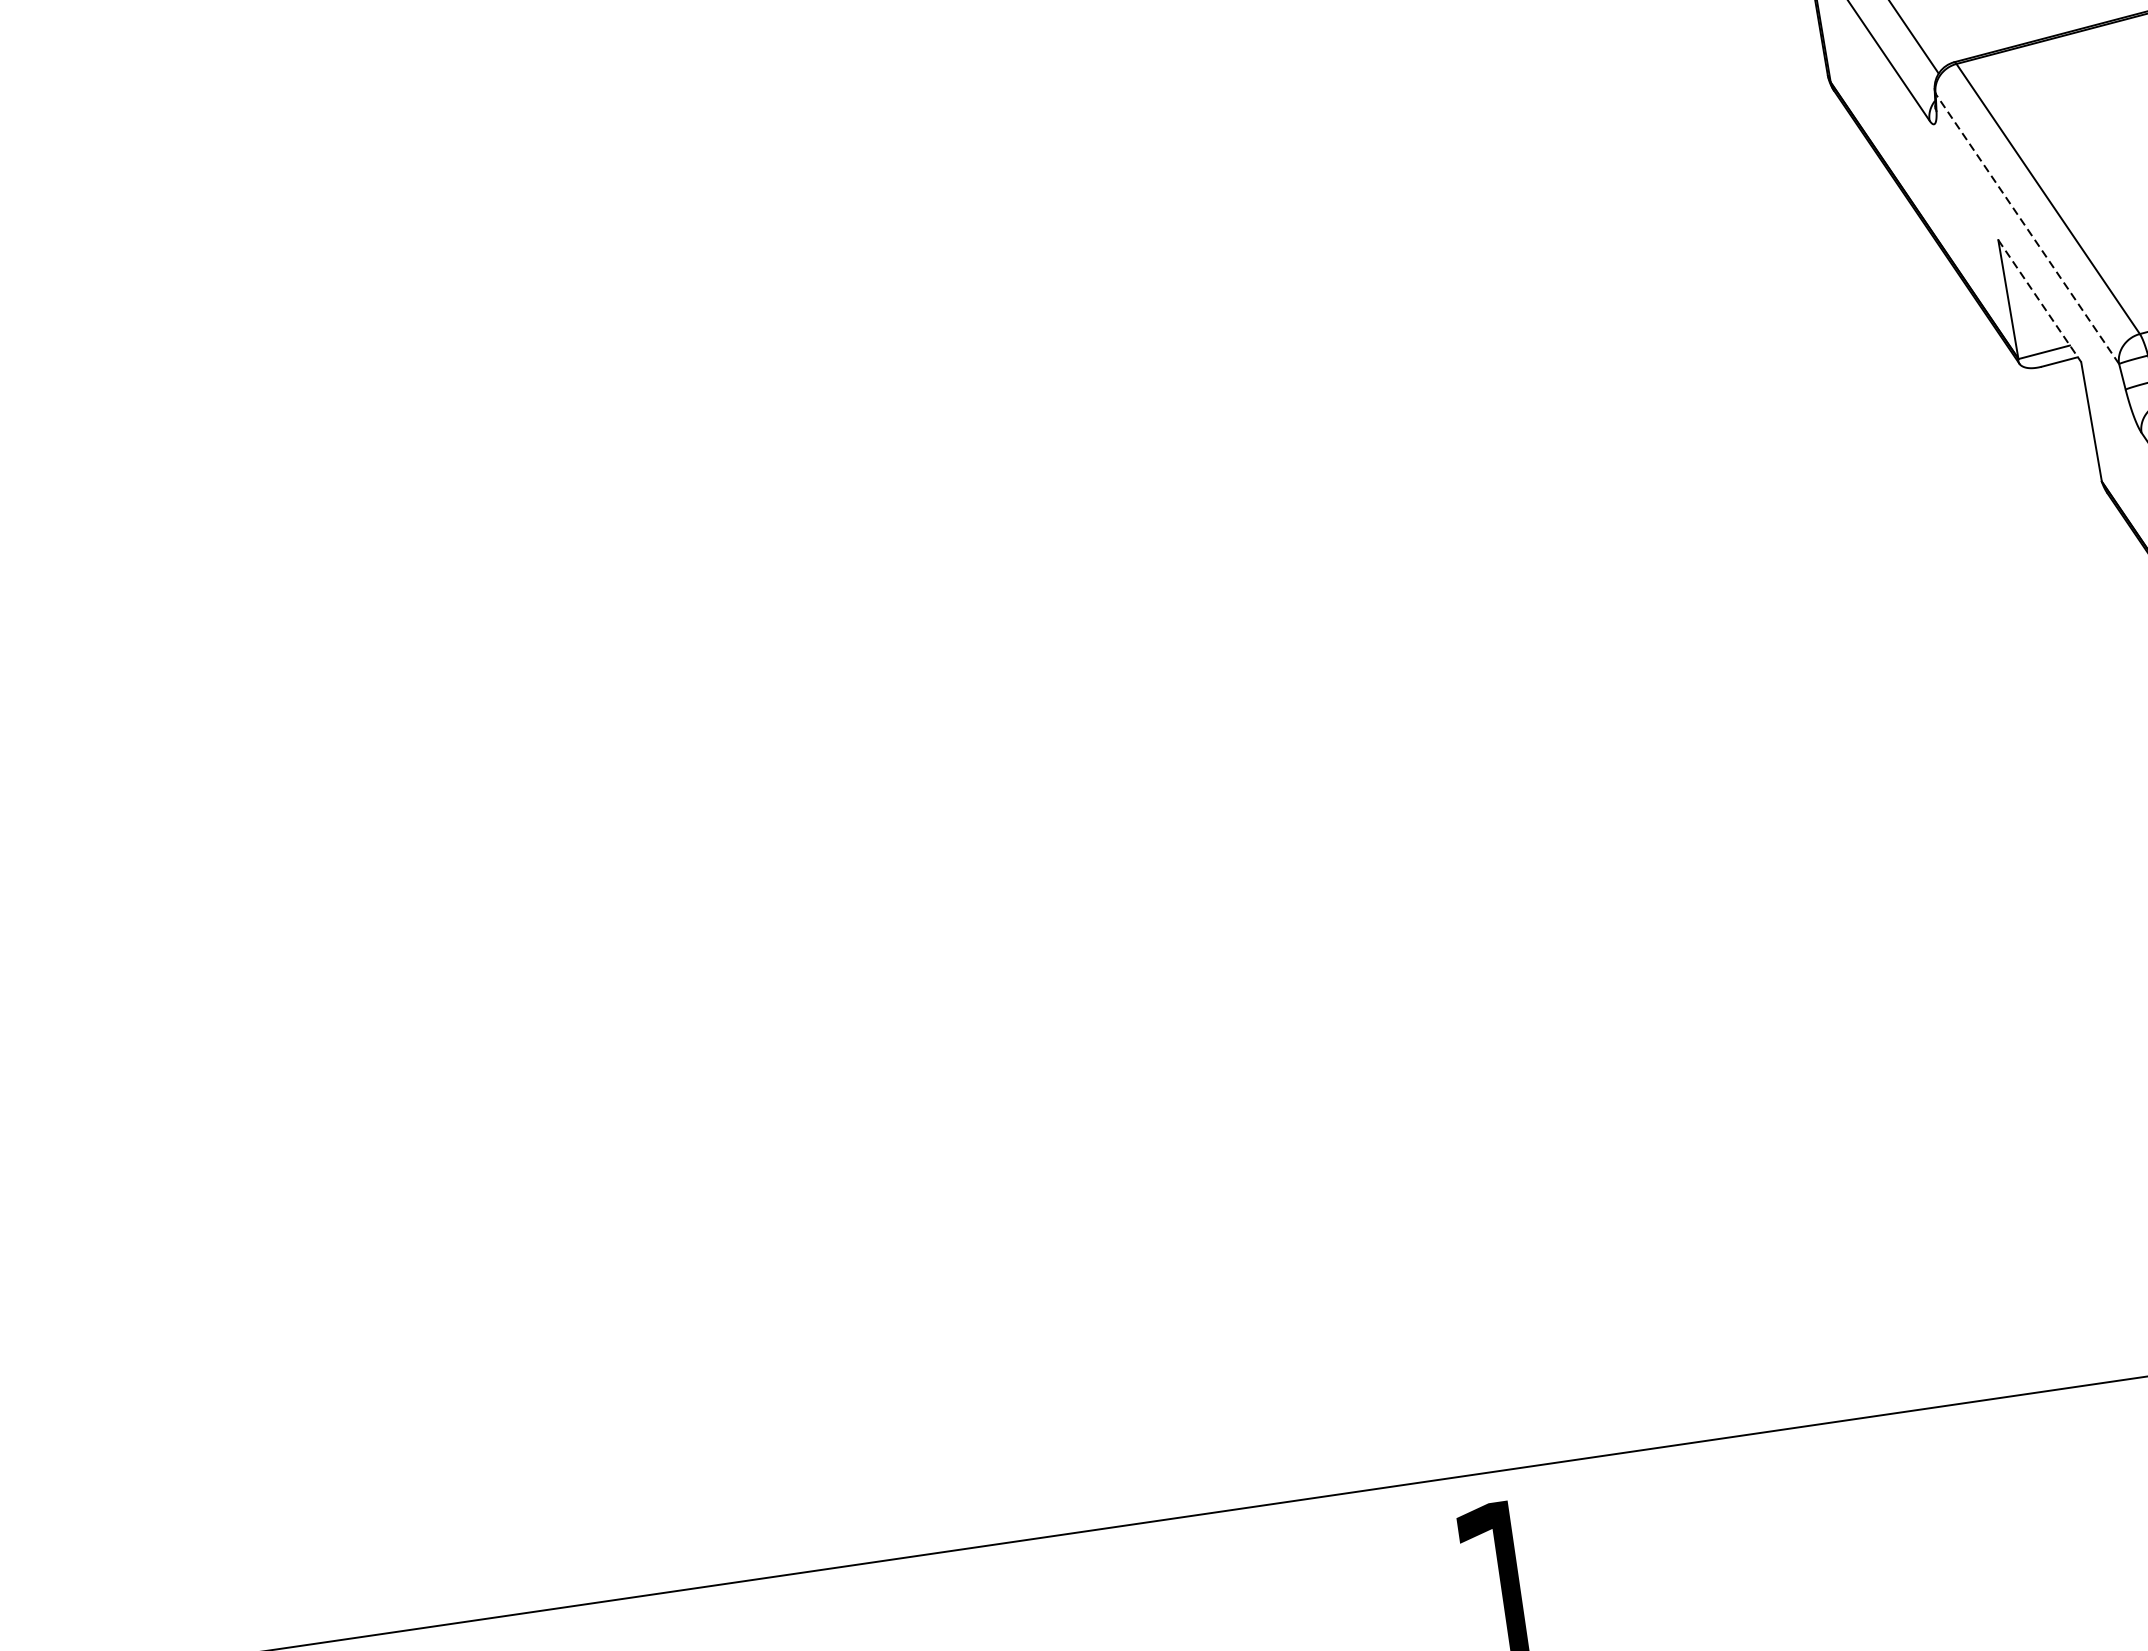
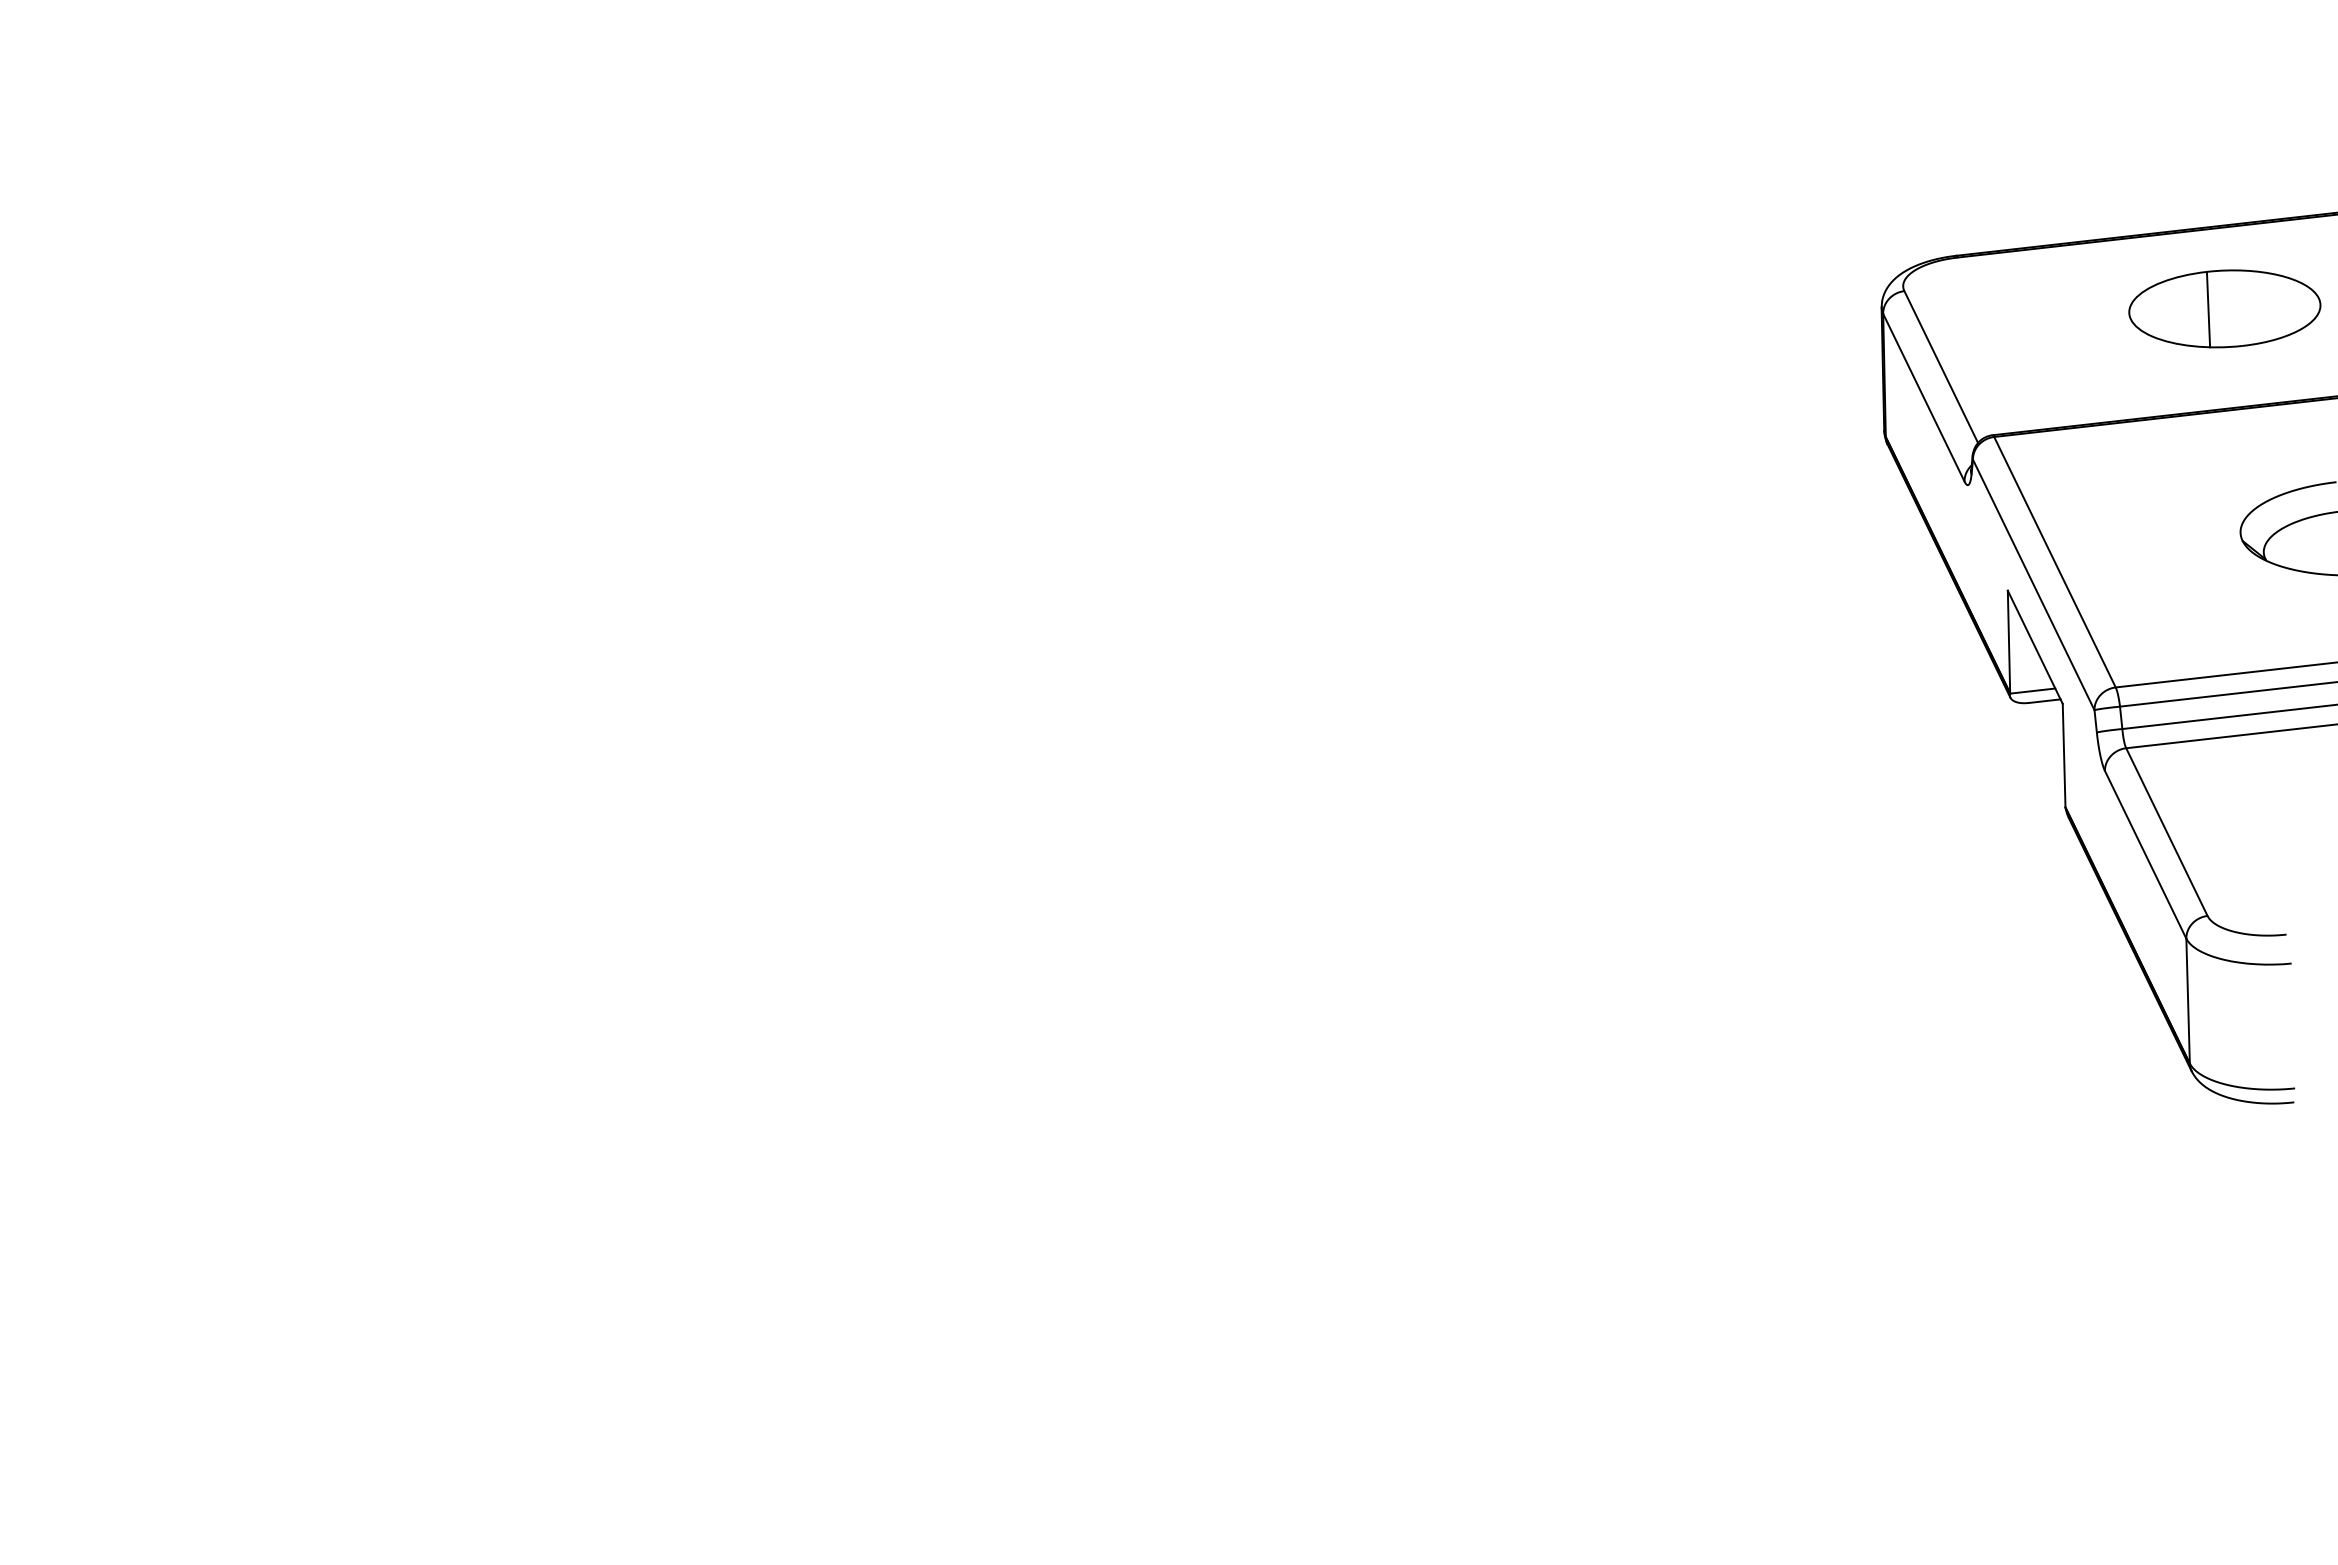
line: (2027, 228) -> (2033, 584), dashed -> solid
line: (2040, 301) -> (2035, 647), dashed -> solid

